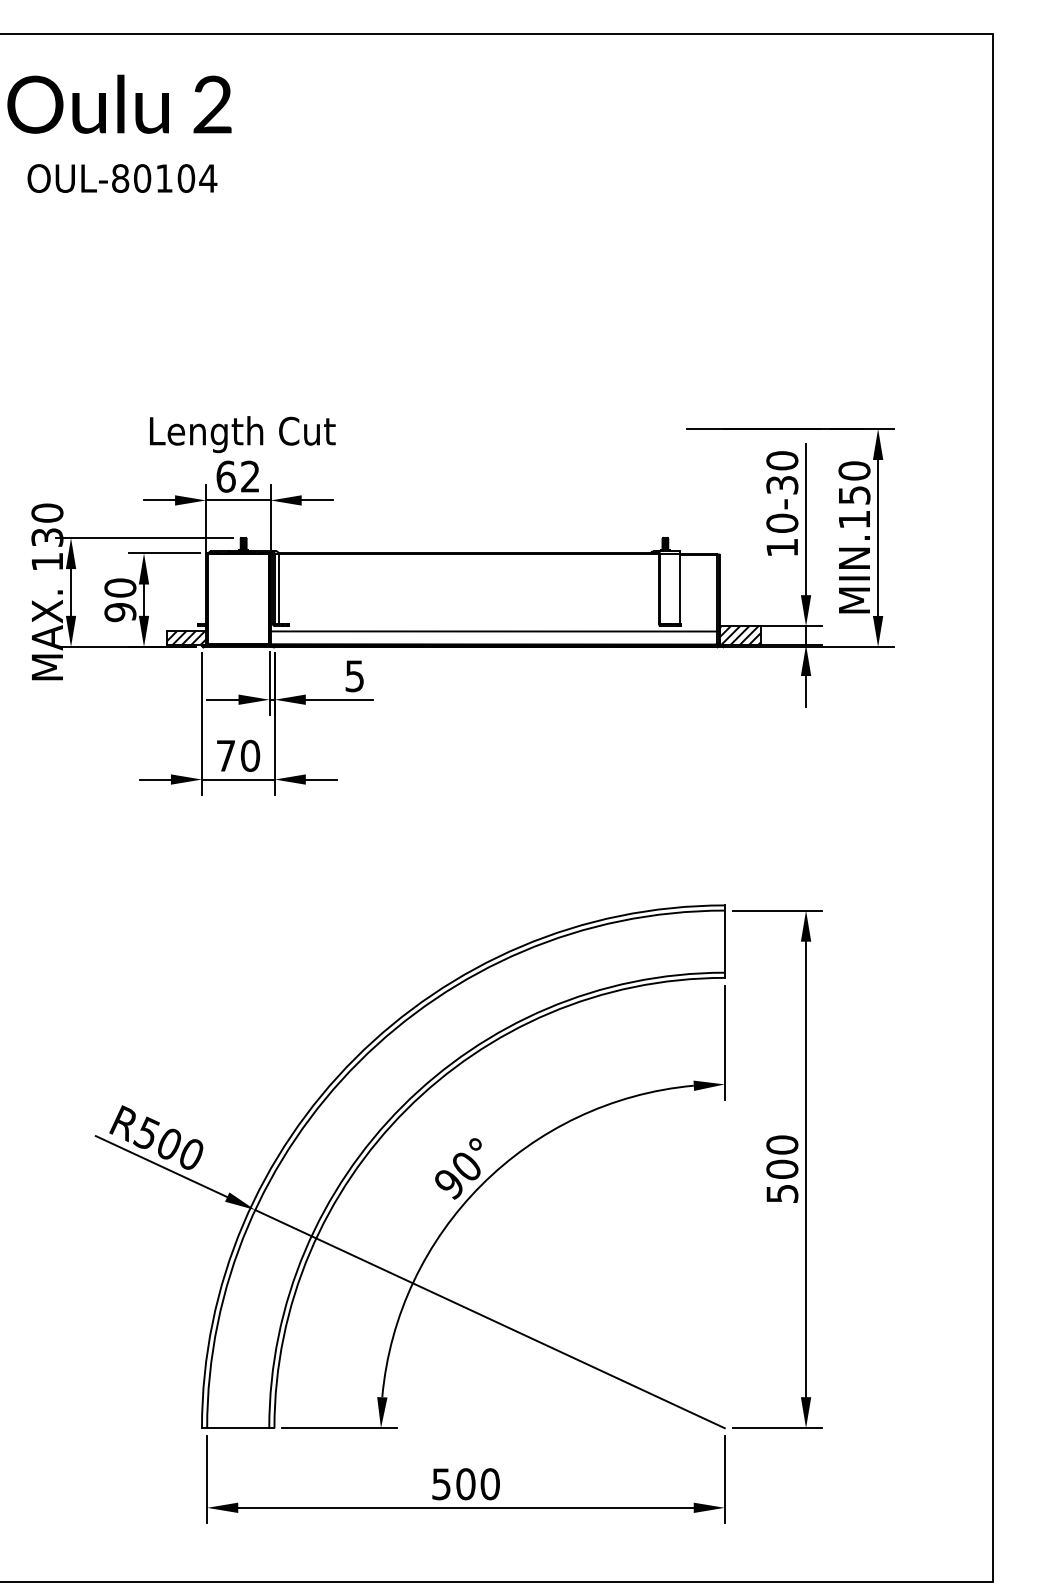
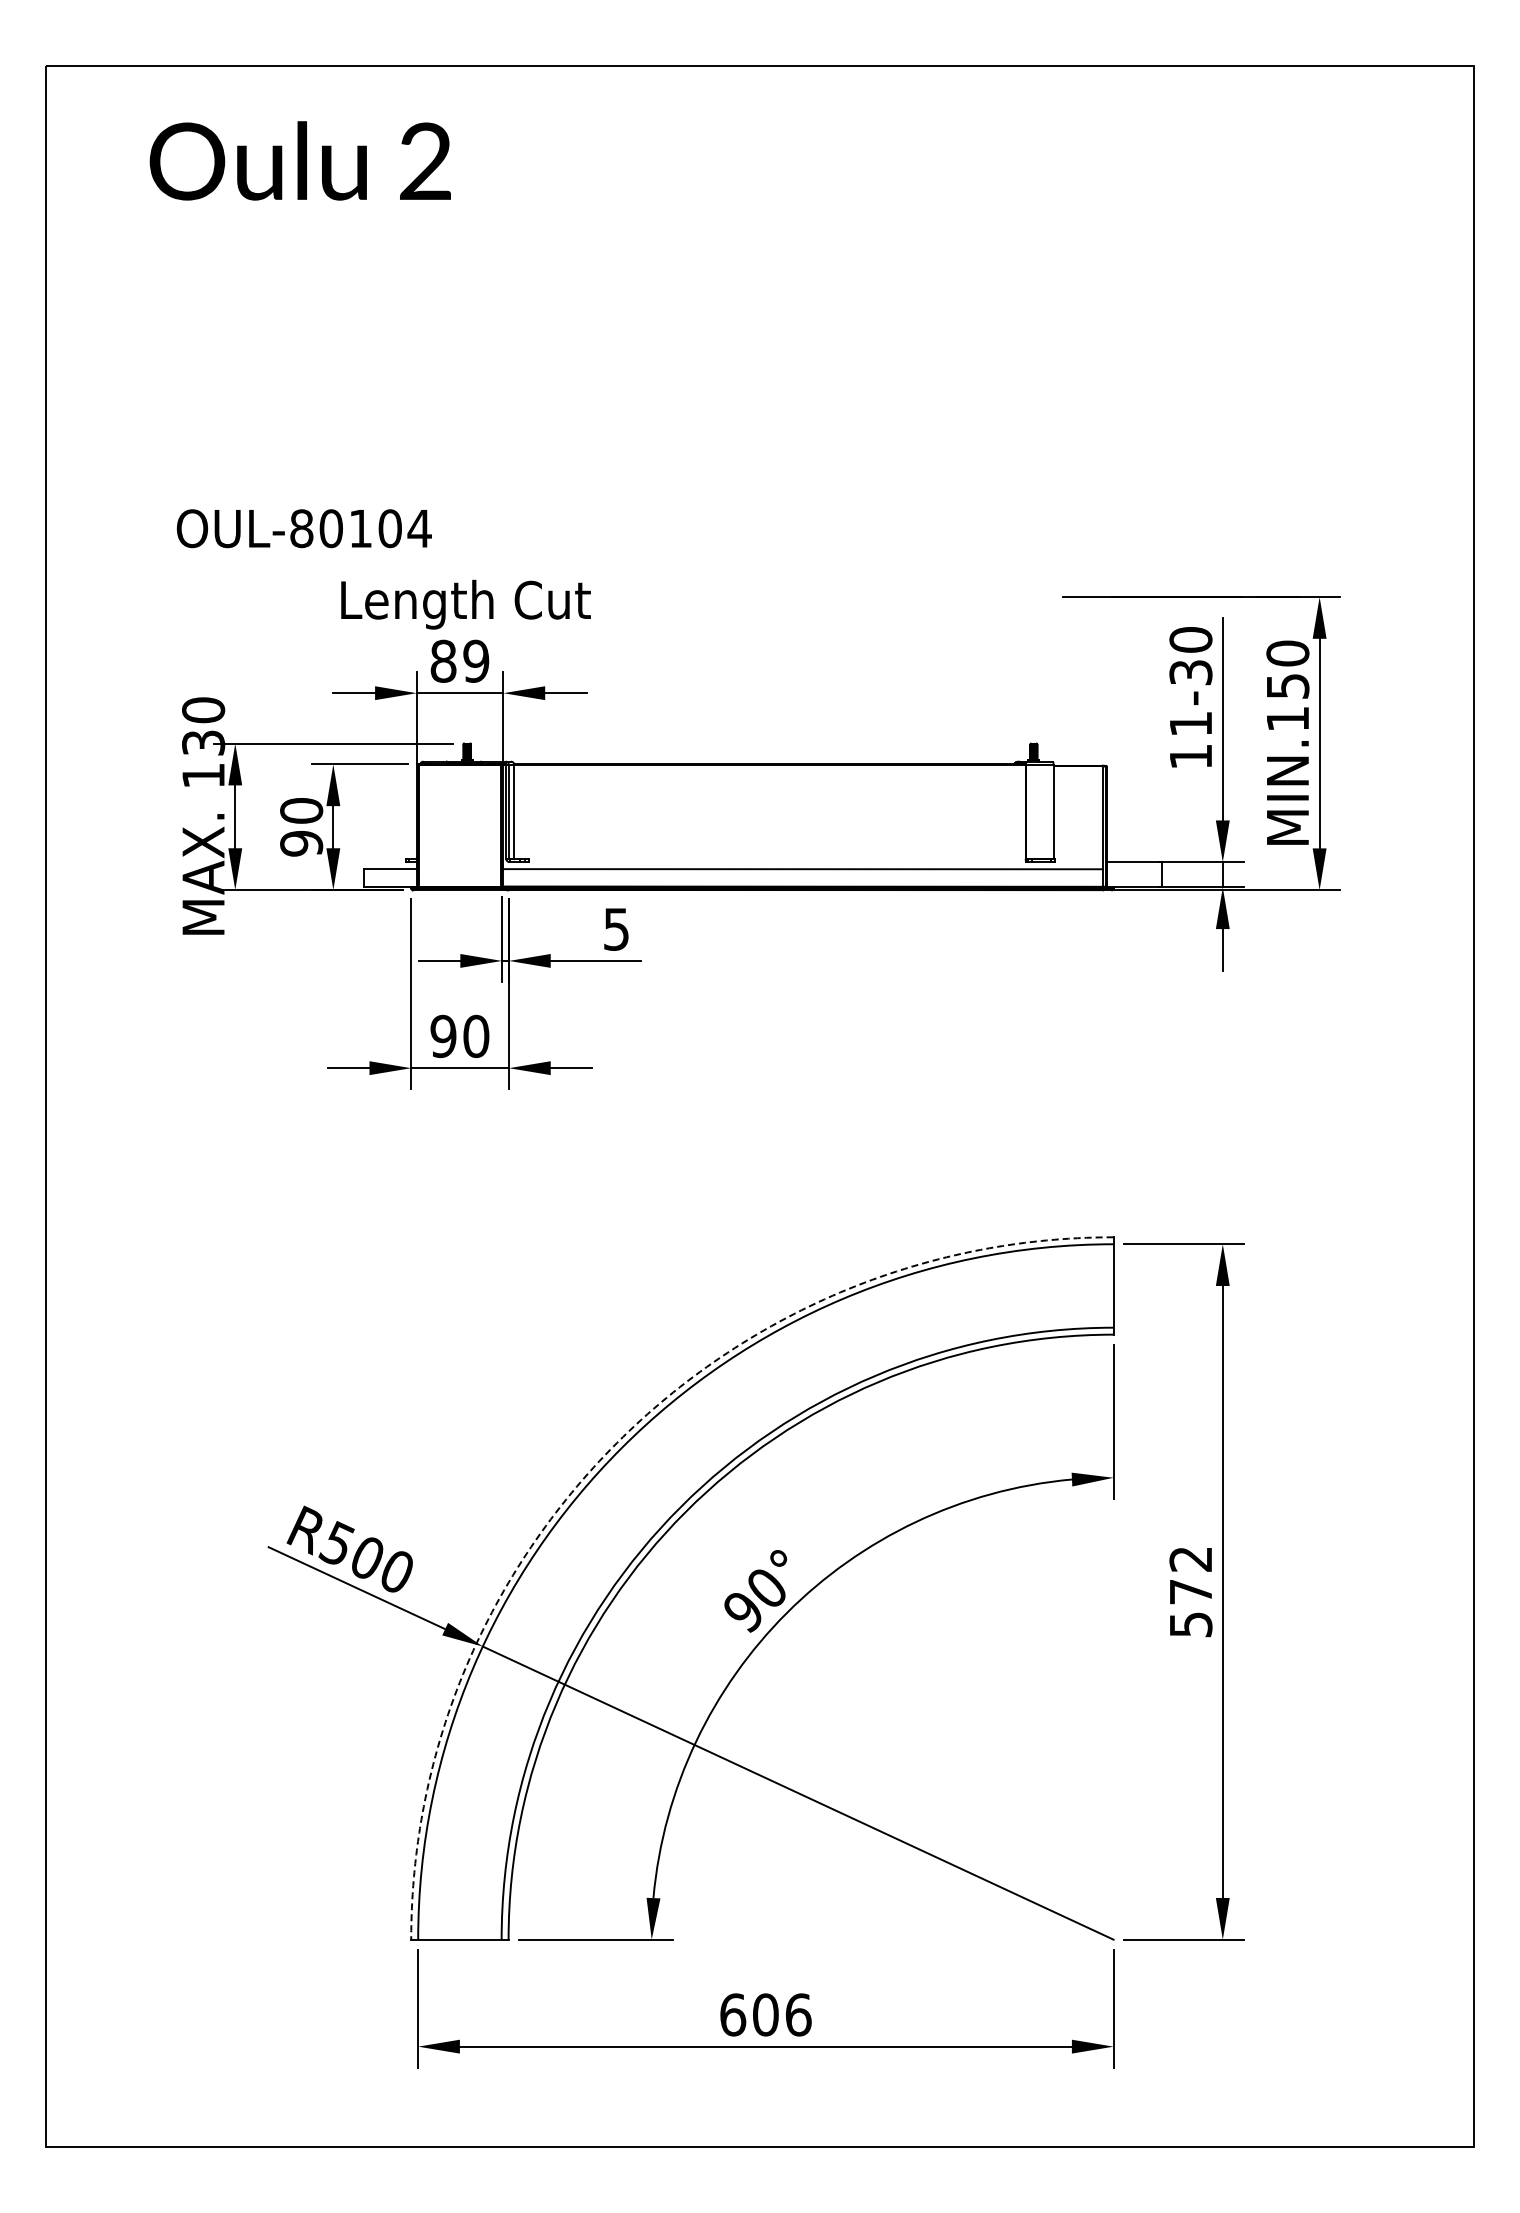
text: (121, 178) -> (303, 528), moved
text: (237, 476) -> (459, 660), 62 -> 89
text: (782, 523) -> (1190, 723), 10-30 -> 11-30
hatch: (740, 635) -> (1134, 874), removed
hatch: (186, 638) -> (390, 878), removed
text: (226, 755) -> (443, 1036), 70 -> 90
arc: (354, 1058) -> (616, 1443), solid -> dashed
text: (782, 1157) -> (1190, 1575), 500 -> 572
text: (465, 1483) -> (765, 2014), 500 -> 606

